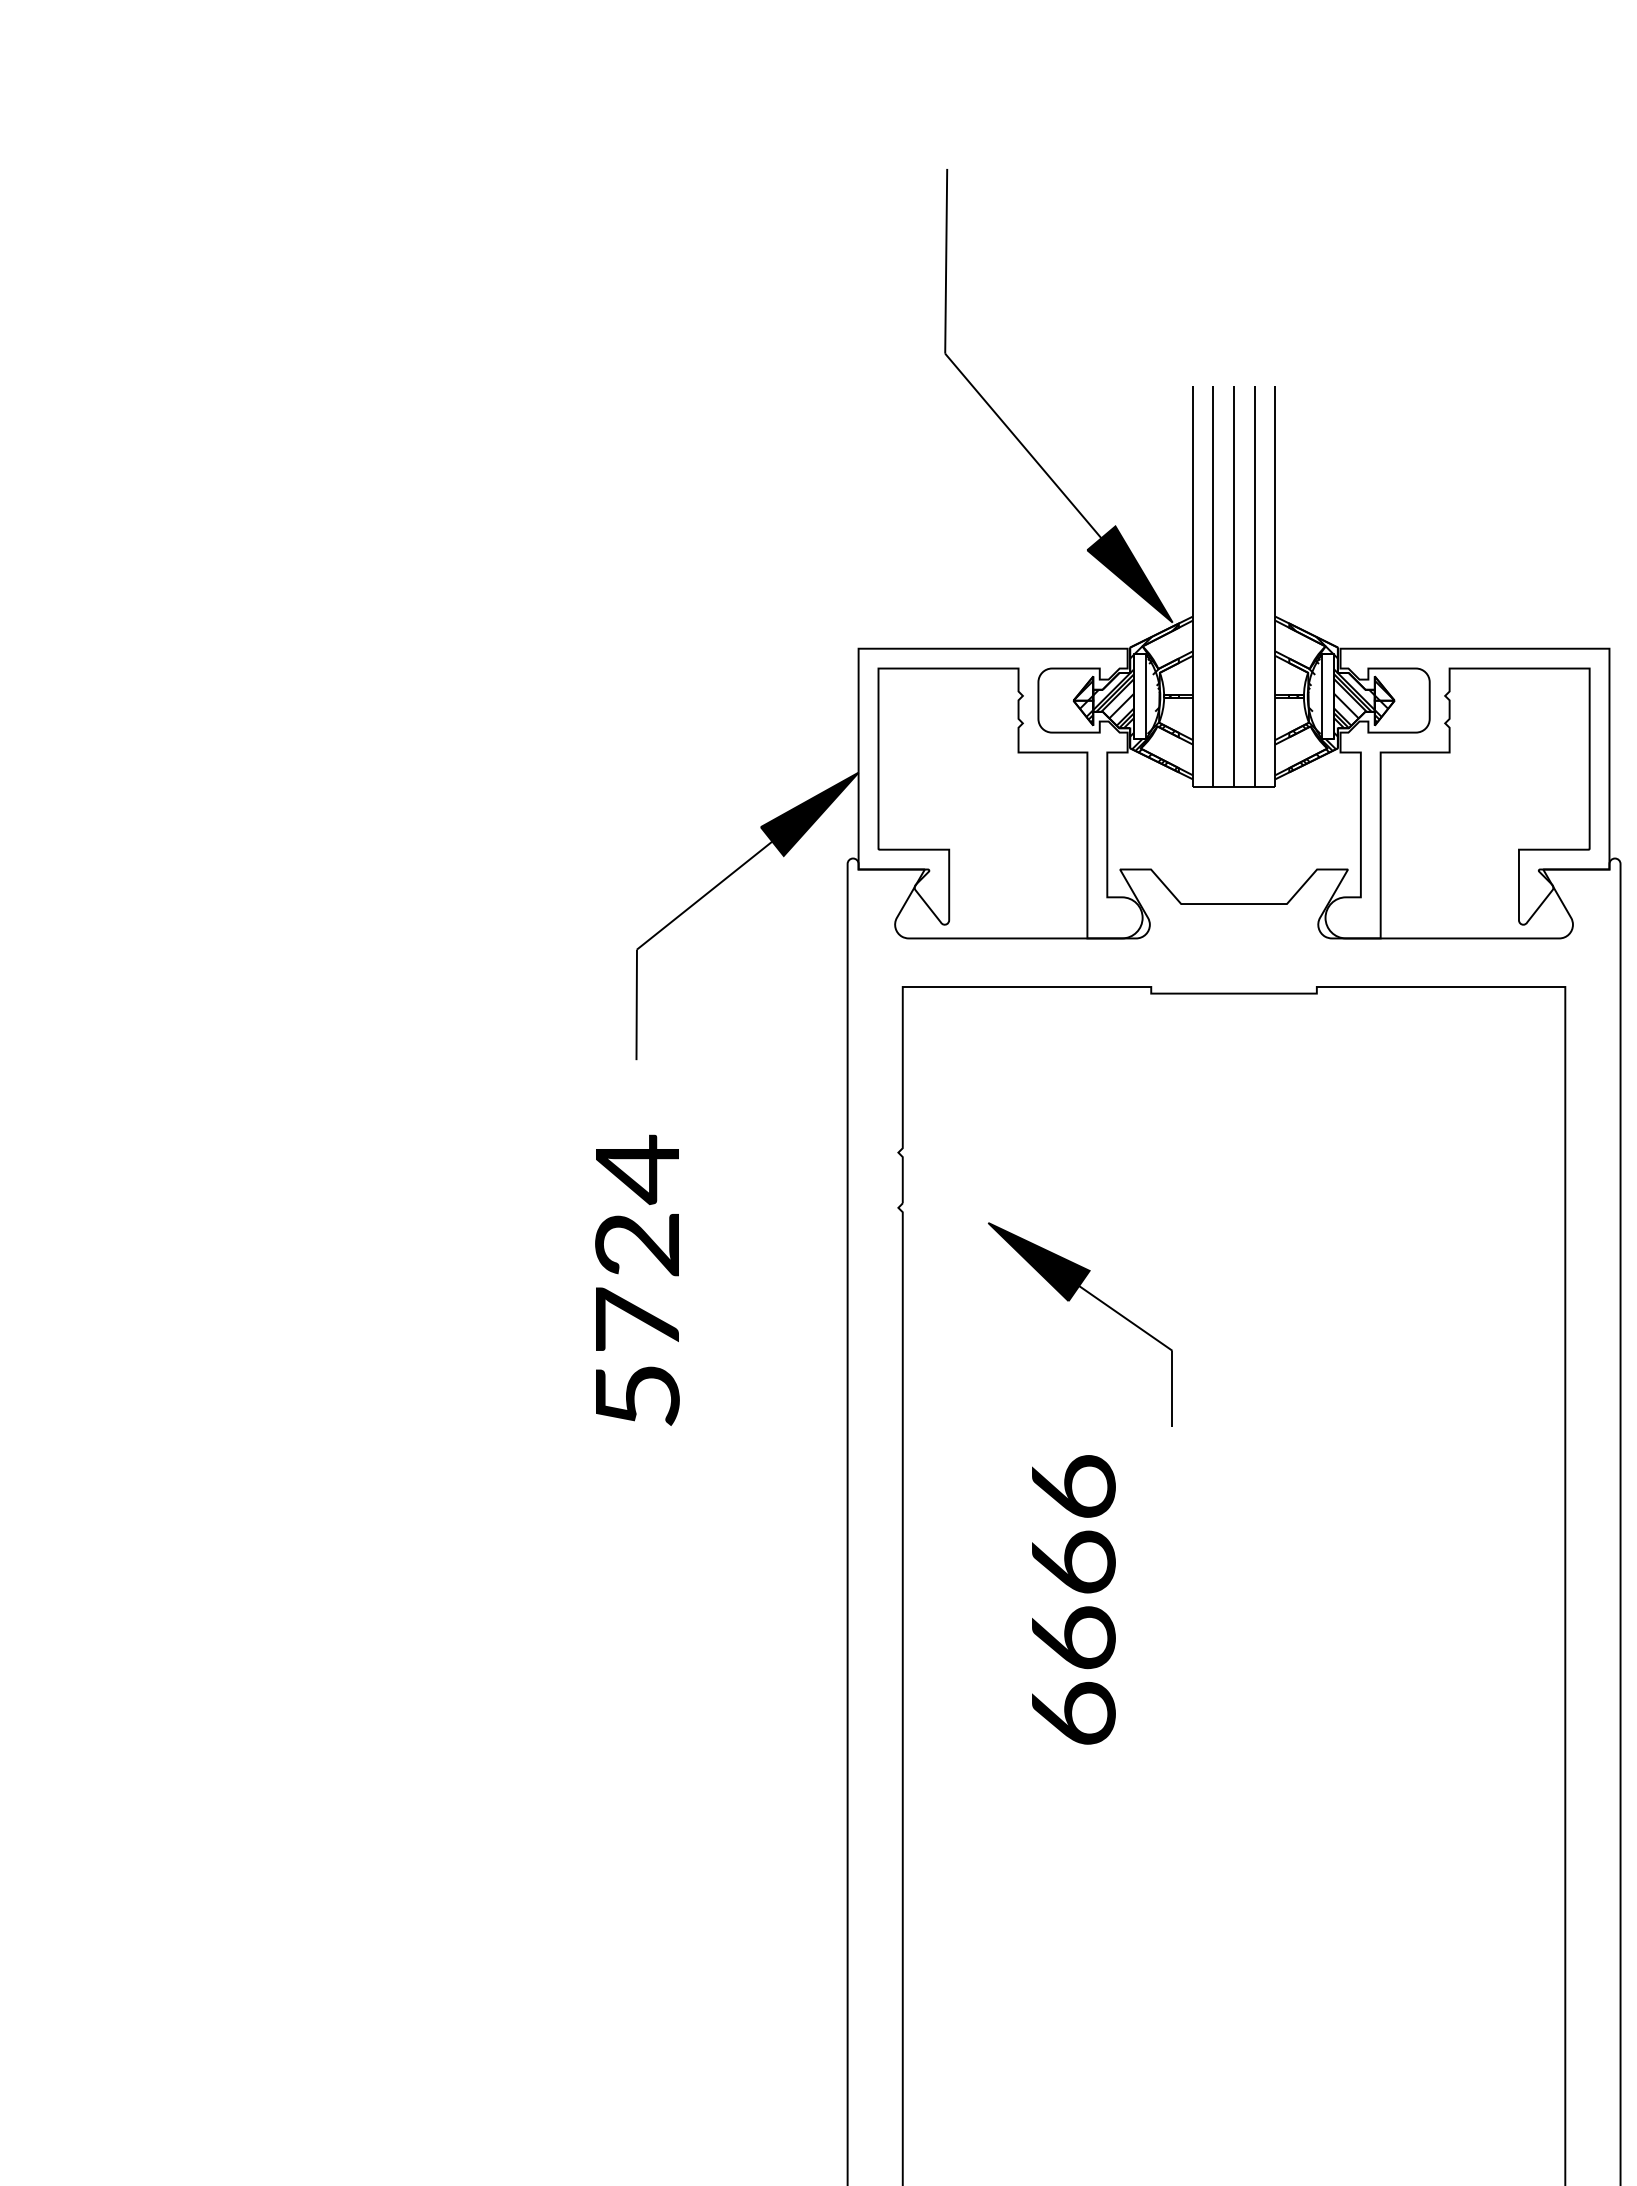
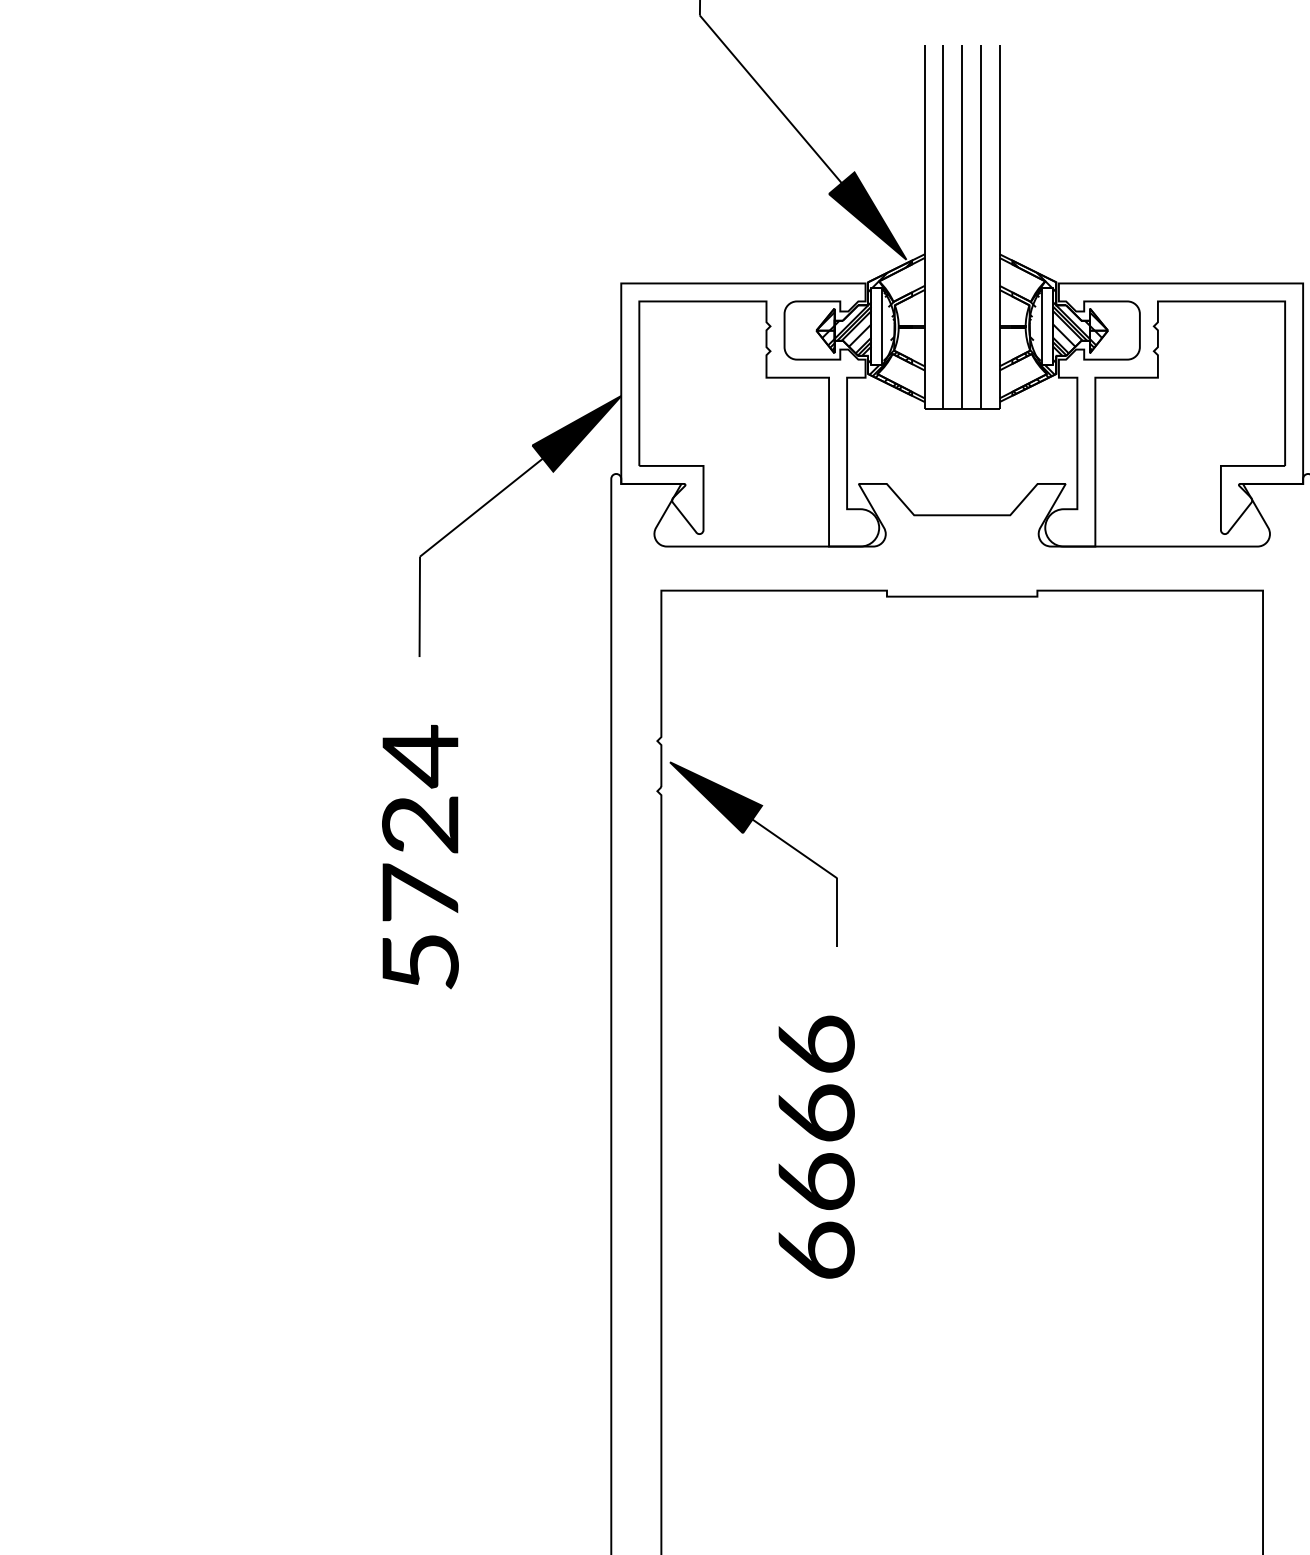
part: (1069, 1301) -> (743, 833), moved

